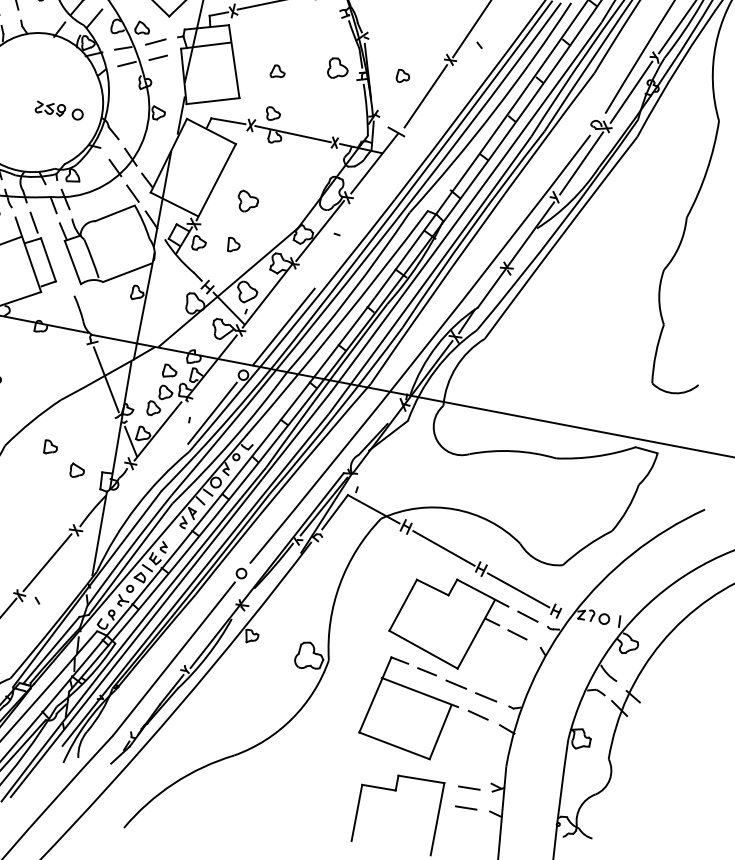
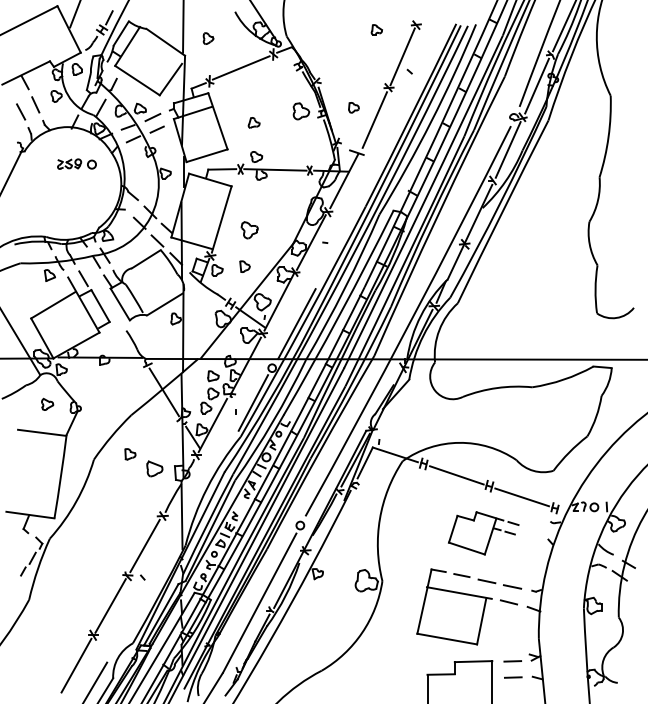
part: (59, 109) -> (76, 163), moved
part: (76, 470) -> (154, 468), size x1.4
part: (463, 625) -> (483, 533), size x0.6

